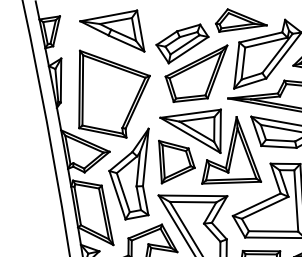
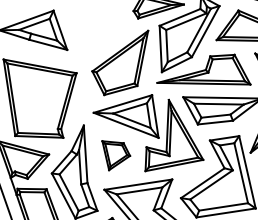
part: (182, 43) -> (103, 35), removed
part: (176, 161) -> (116, 153), size x0.7

